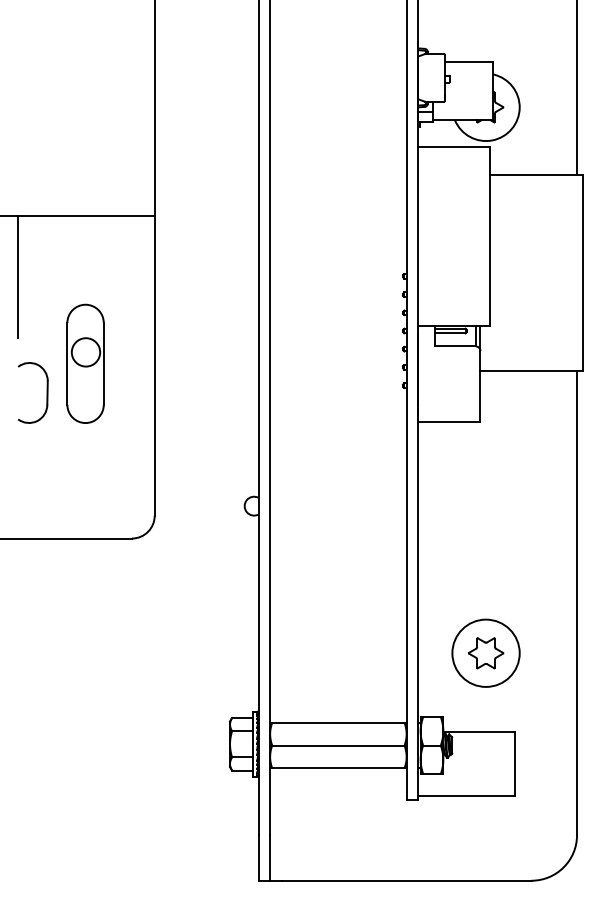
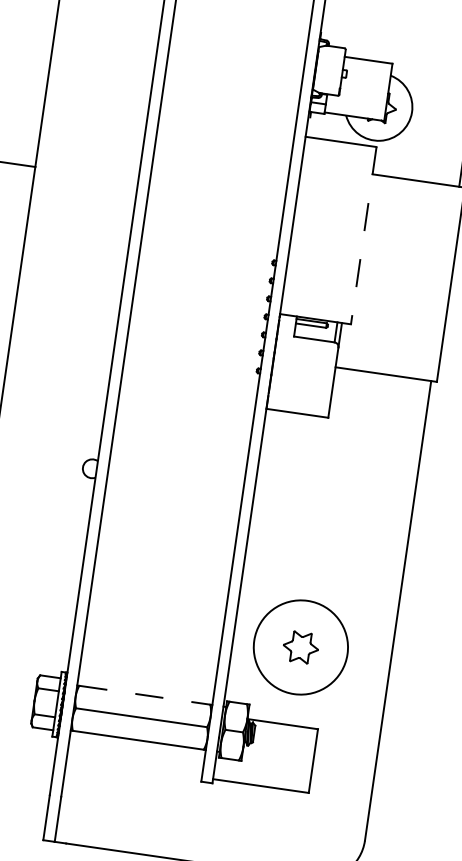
line: (489, 236) -> (363, 235), solid -> dashed
circle: (485, 652) -> (300, 646), size x1.4
line: (338, 722) -> (144, 694), solid -> dashed

